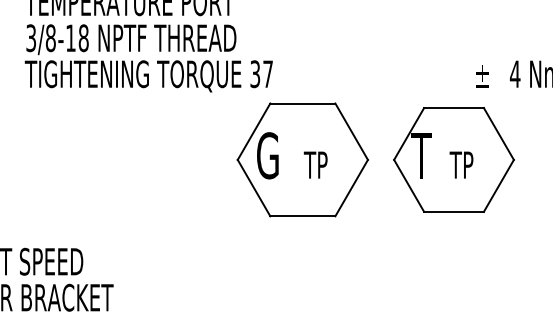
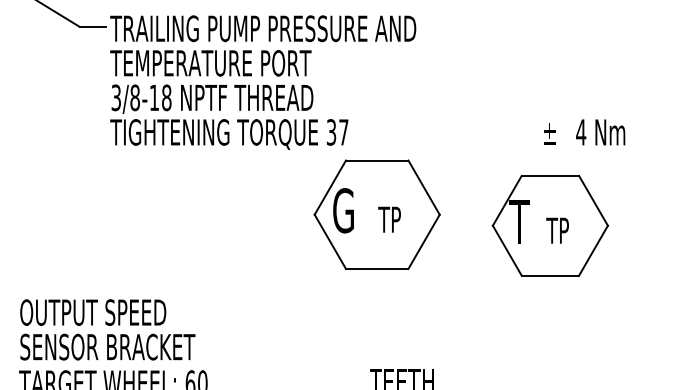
part: (453, 159) -> (549, 225), moved

